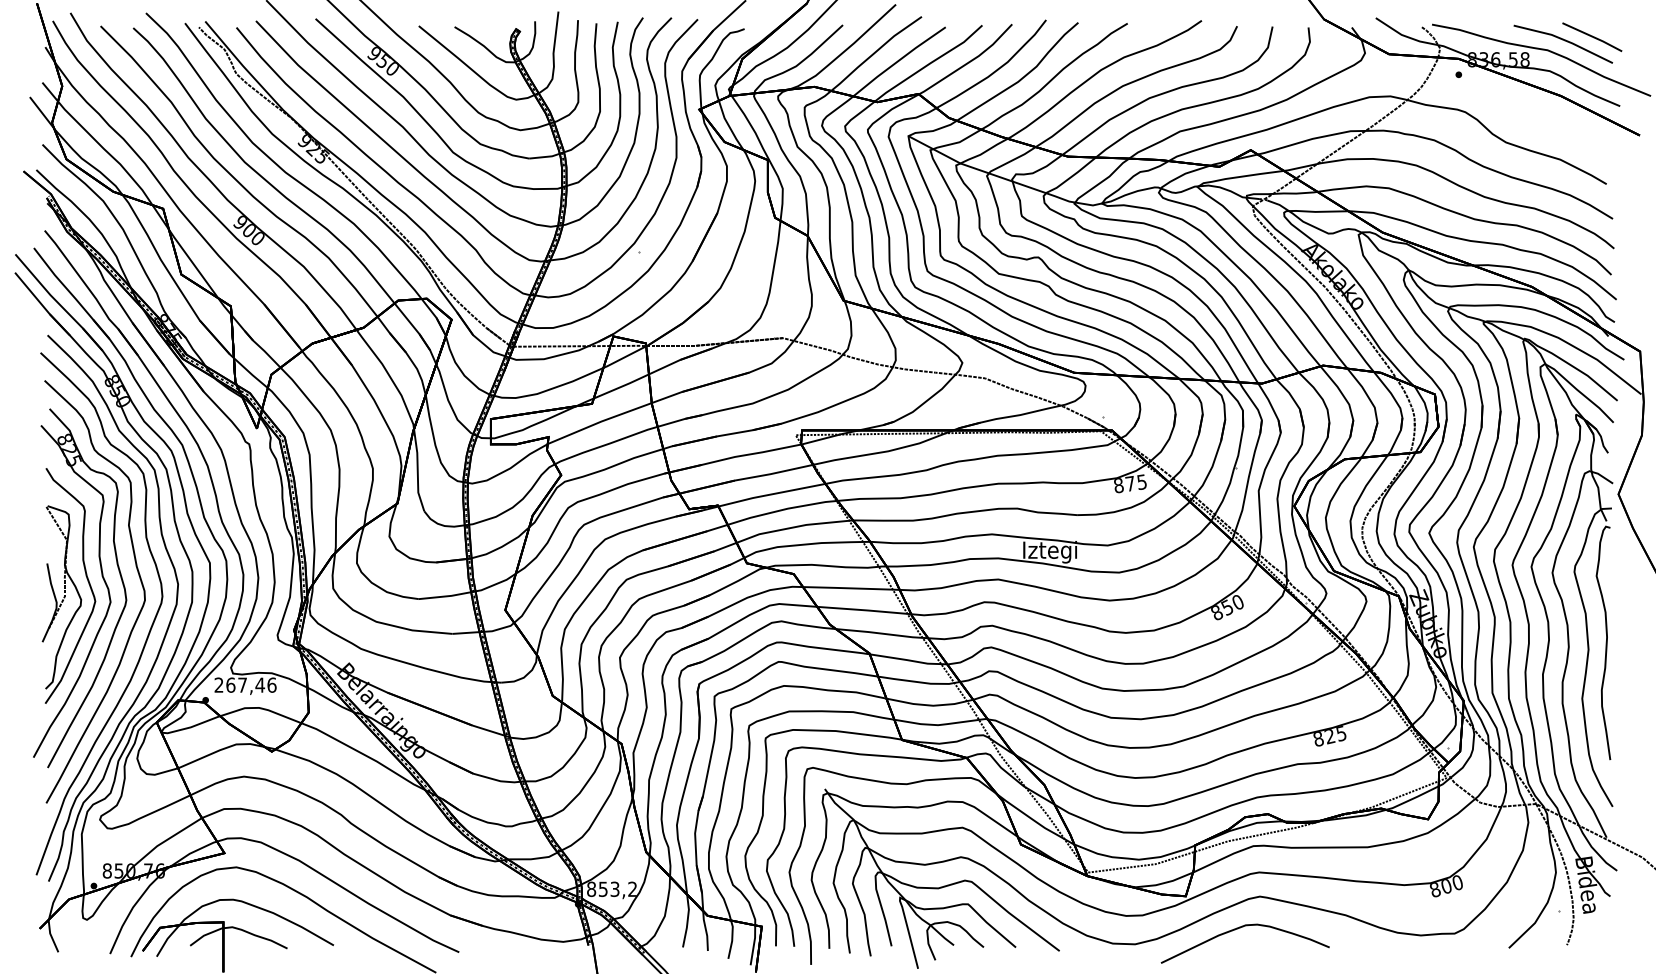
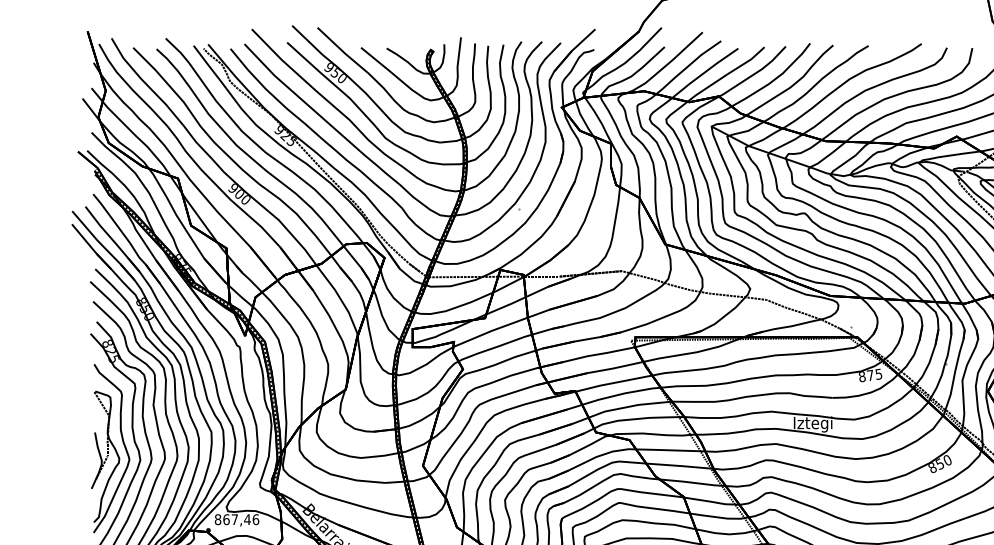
text: (218, 684) -> (217, 519), 267,46 -> 867,46

